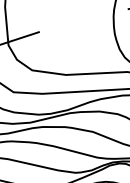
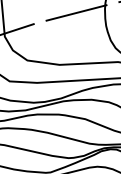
line: (83, 20) -> (76, 12), added

